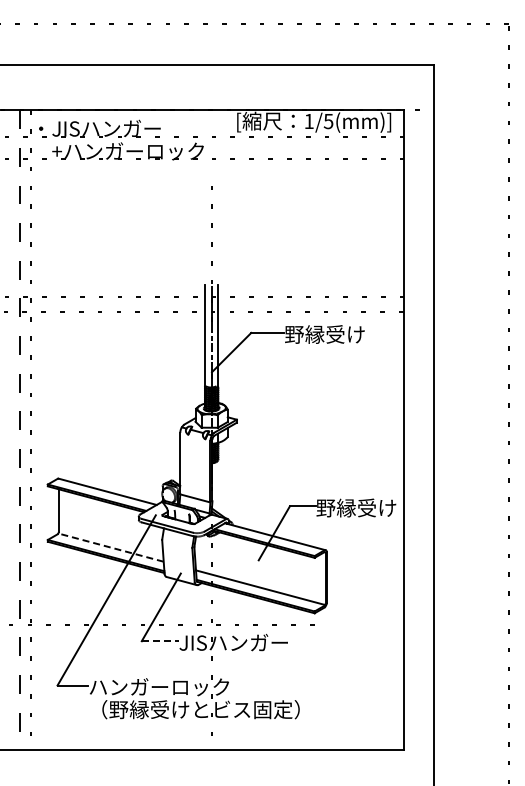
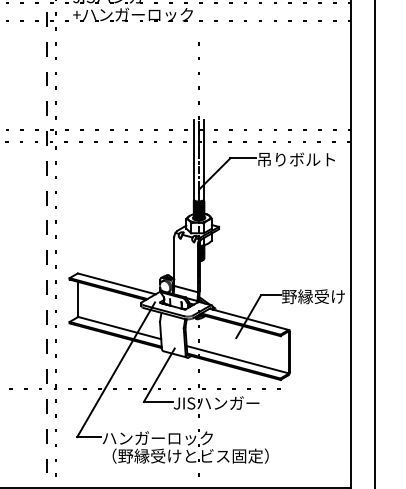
text: (334, 334) -> (296, 159), 野縁受け -> 吊りボルト
line: (111, 547) -> (119, 327), dashed -> solid
line: (160, 641) -> (158, 402), dashed -> solid

